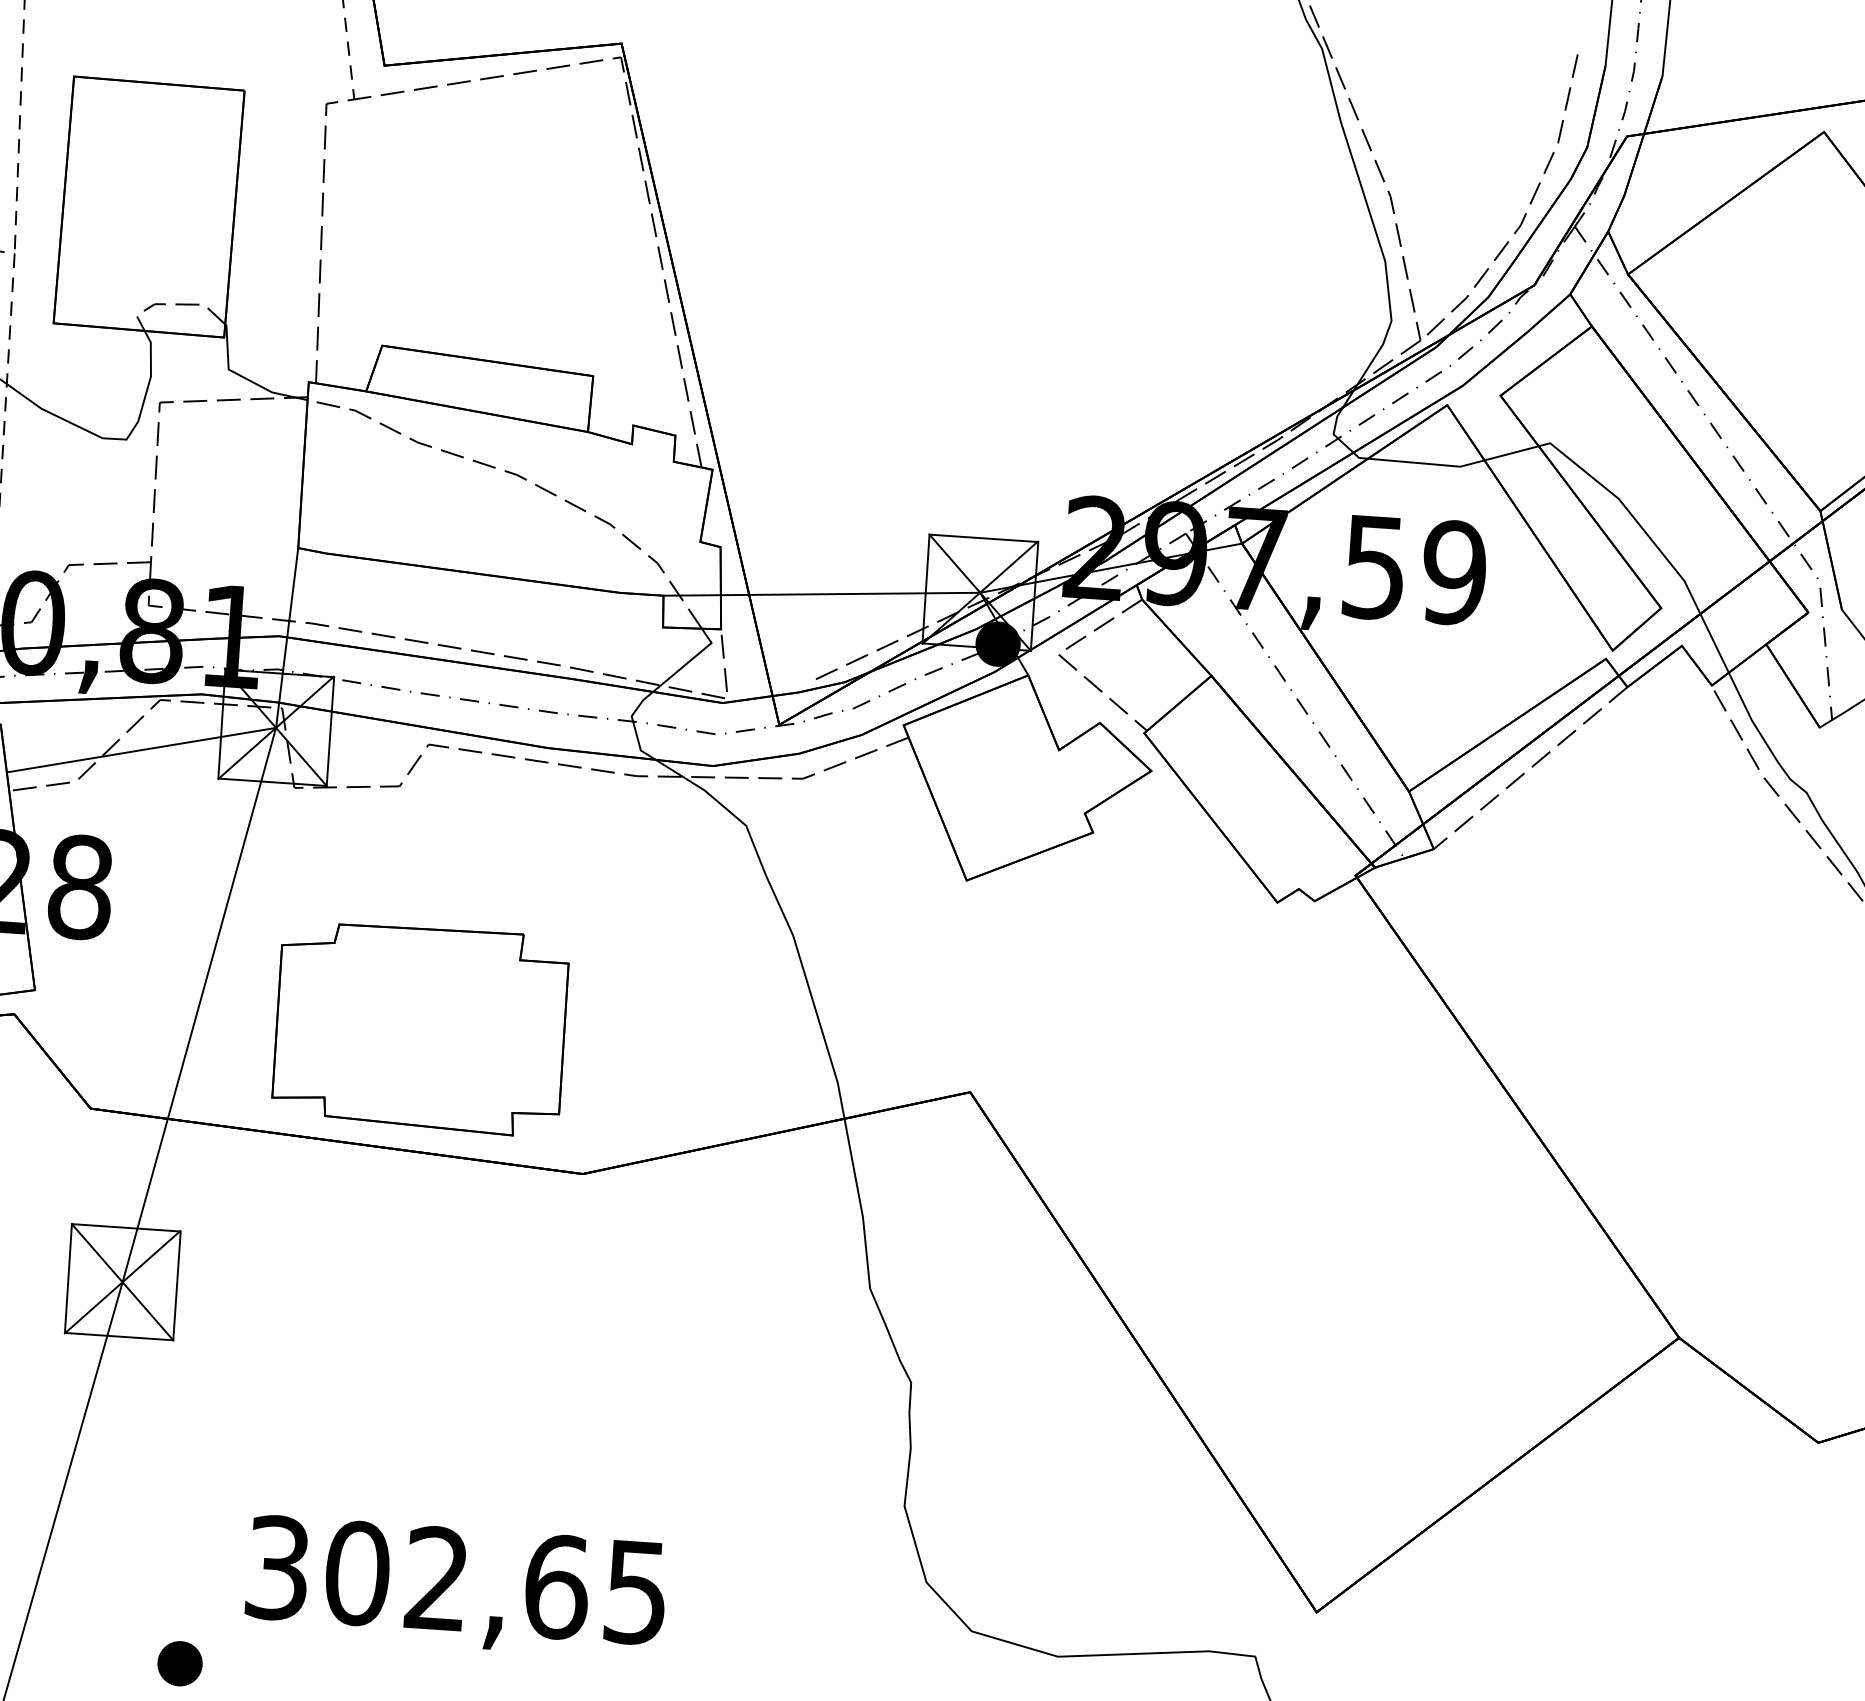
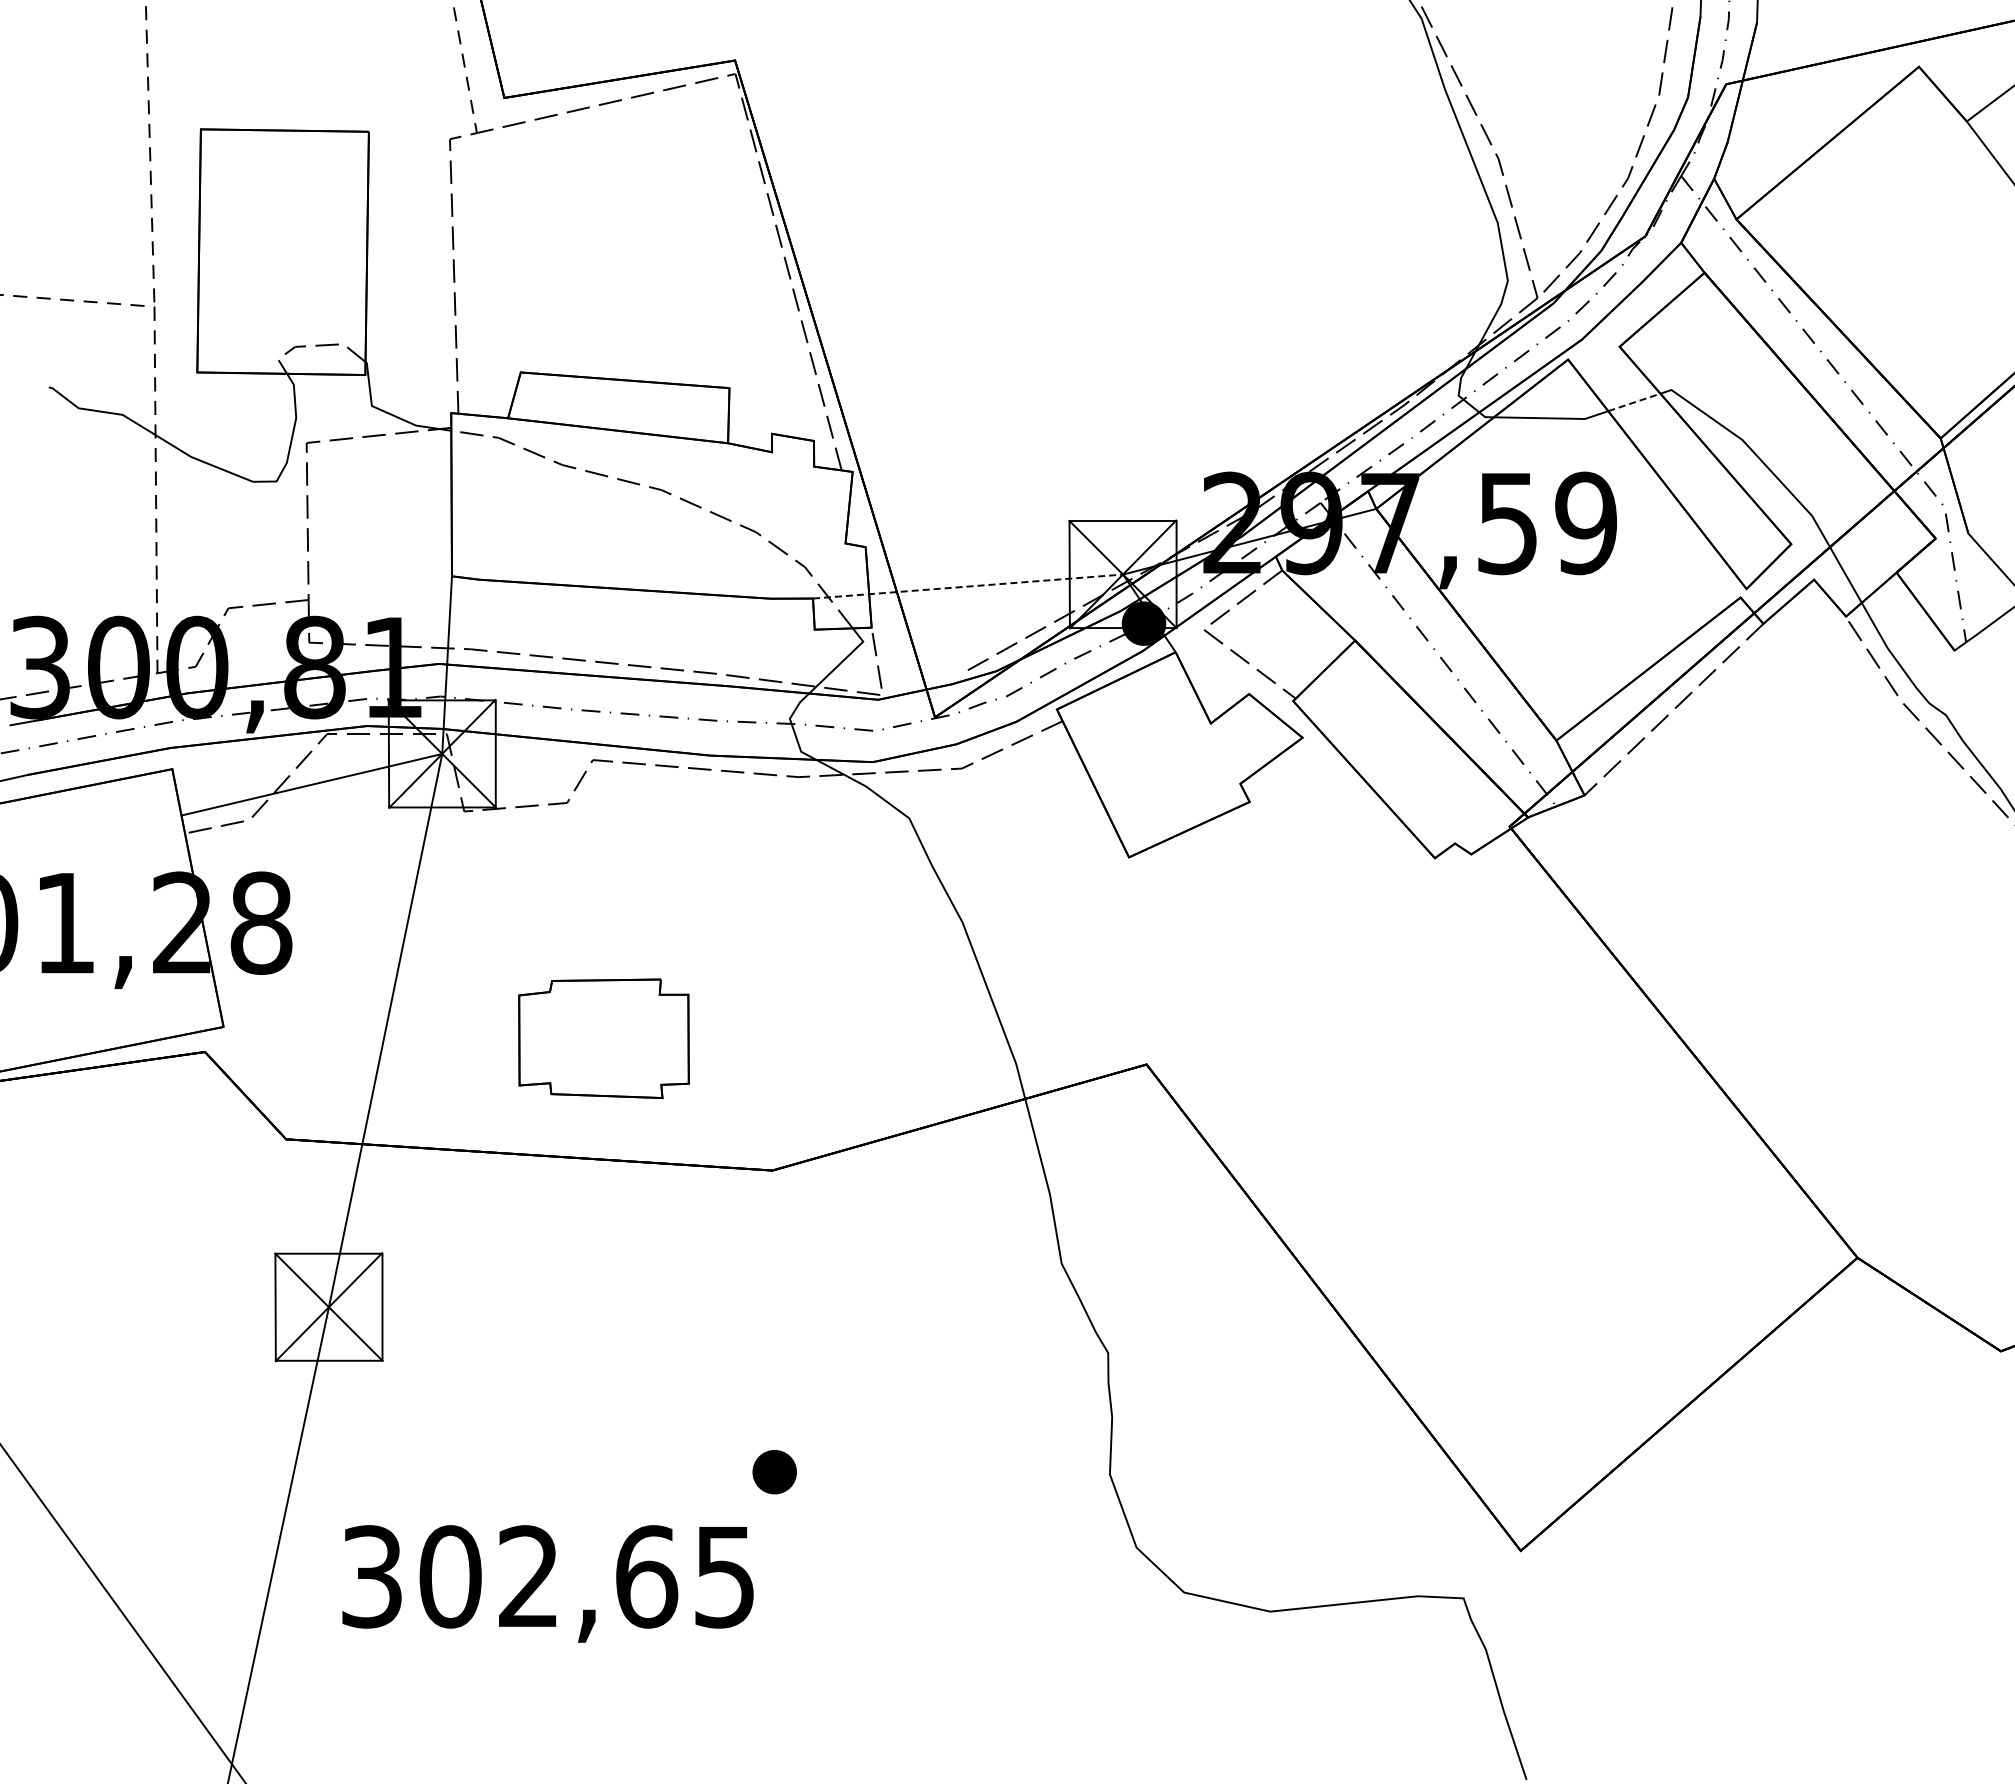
line: (1511, 453) -> (1634, 402), solid -> dashed
line: (822, 594) -> (968, 586), solid -> dashed
part: (420, 1028) -> (603, 1038), size x0.6
text: (455, 1586) -> (547, 1583), moved
part: (179, 1664) -> (774, 1472), moved

